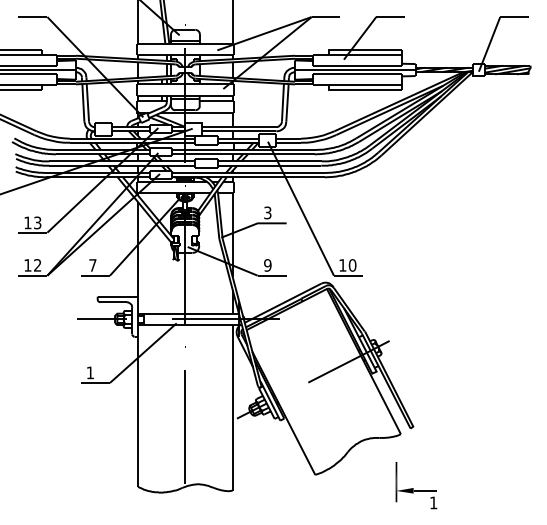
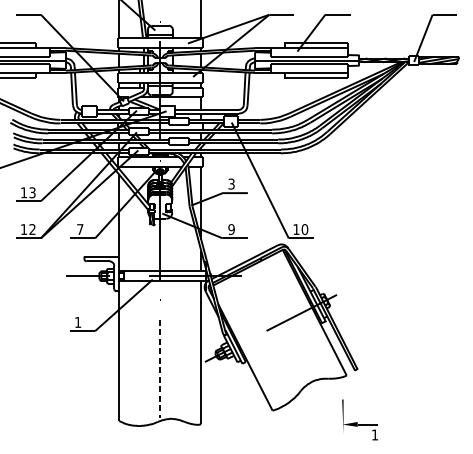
line: (185, 426) -> (160, 368), solid -> dashed
fill: (396, 481) -> (342, 416), removed

